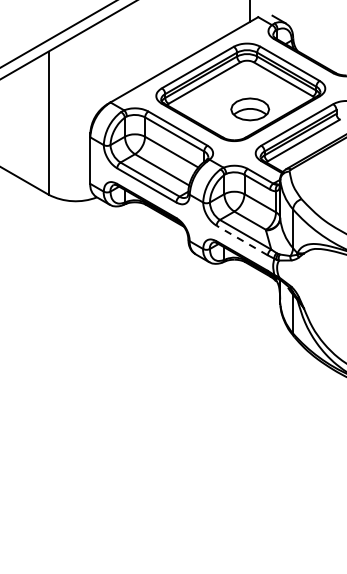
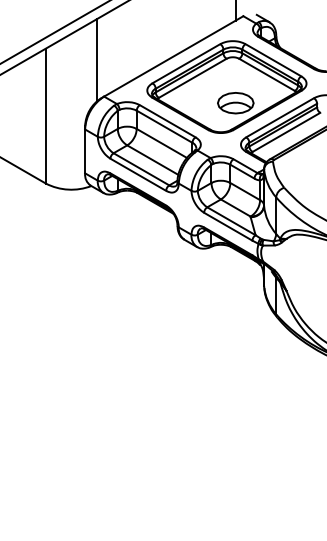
line: (102, 64) -> (96, 60), added
line: (242, 240) -> (228, 226), dashed -> solid

